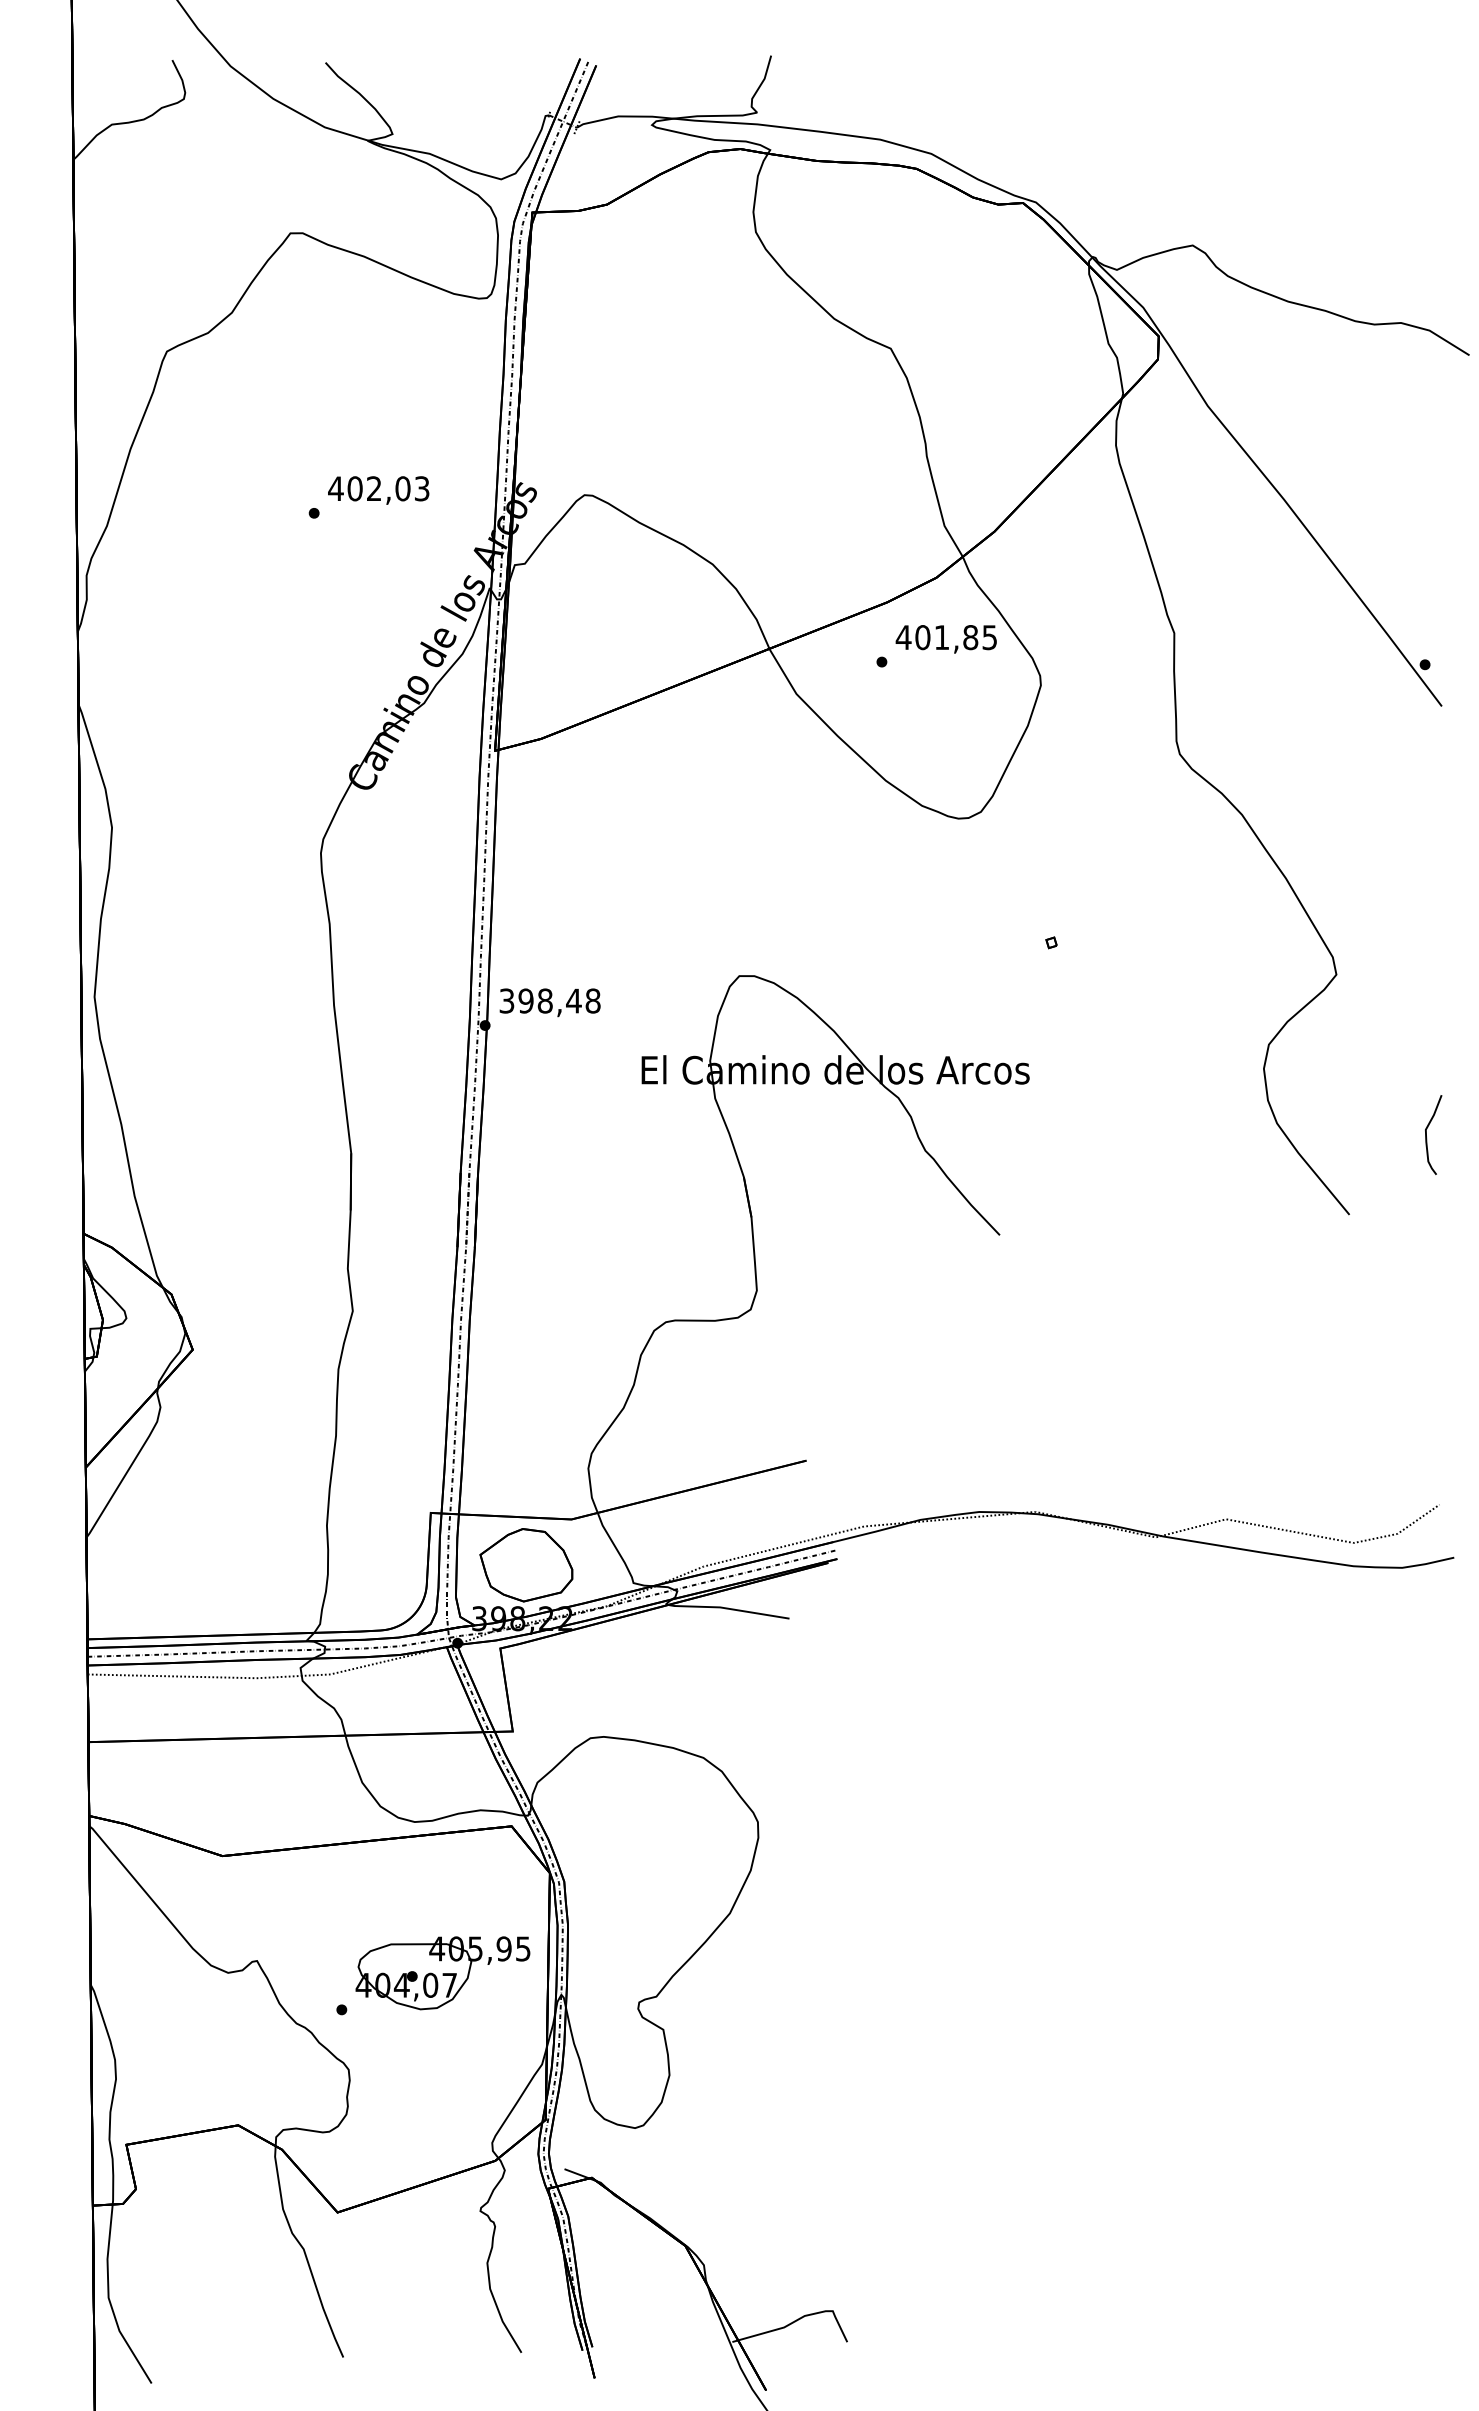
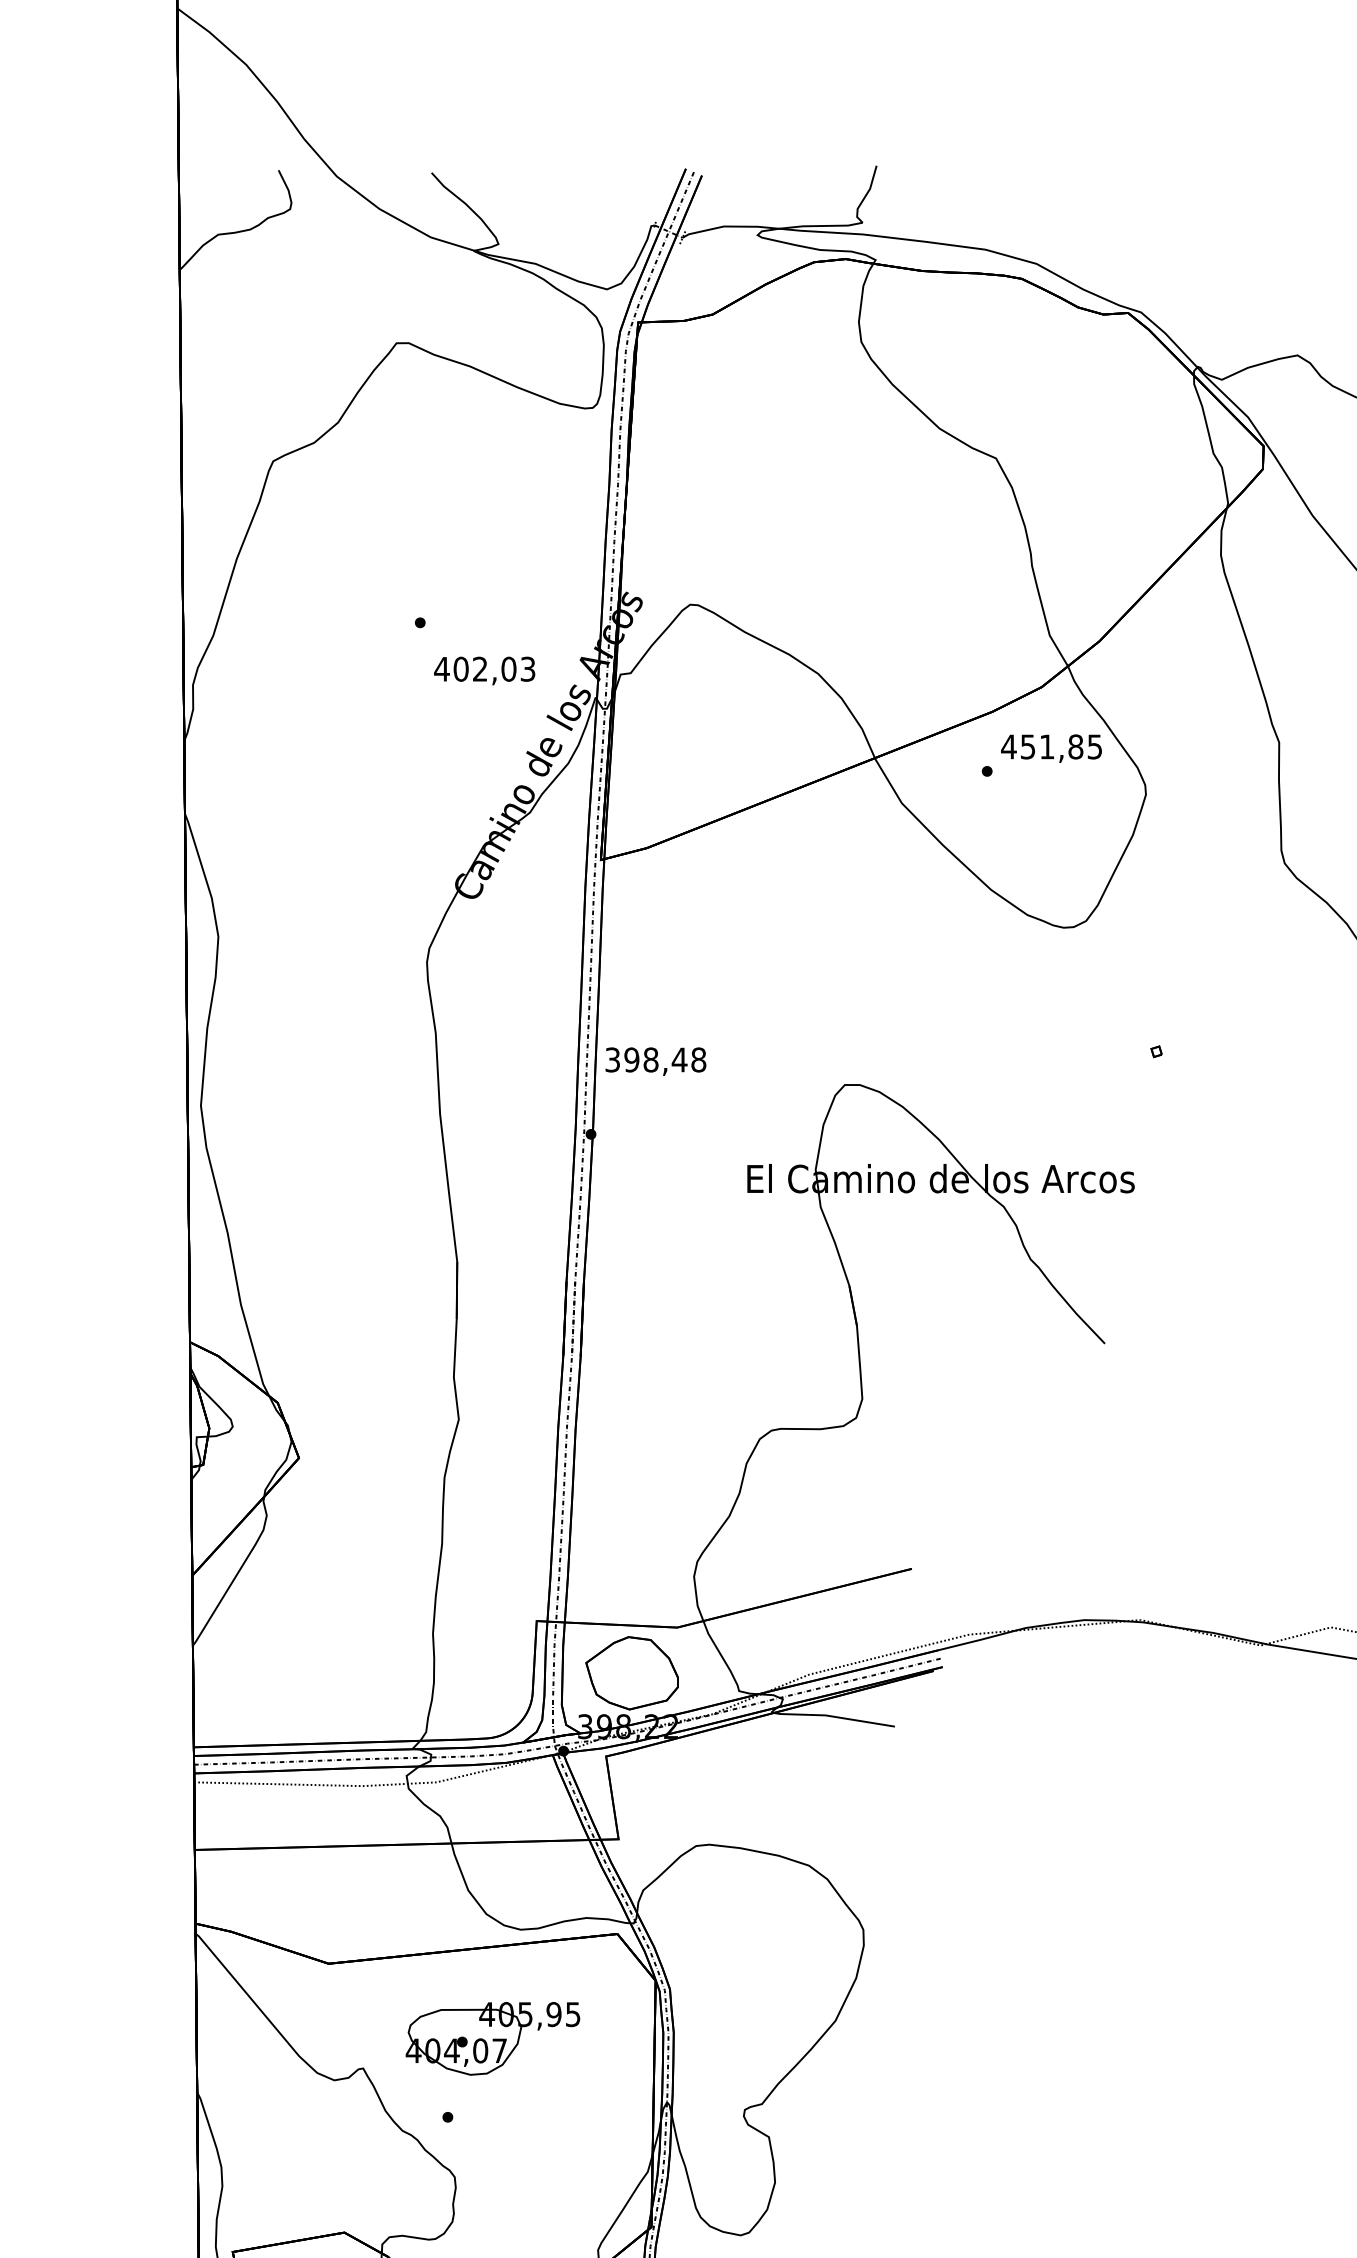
text: (378, 490) -> (484, 670), moved
text: (922, 637) -> (1027, 746), 401,85 -> 451,85
text: (549, 1002) -> (655, 1061), moved
part: (442, 1973) -> (492, 2039), moved

